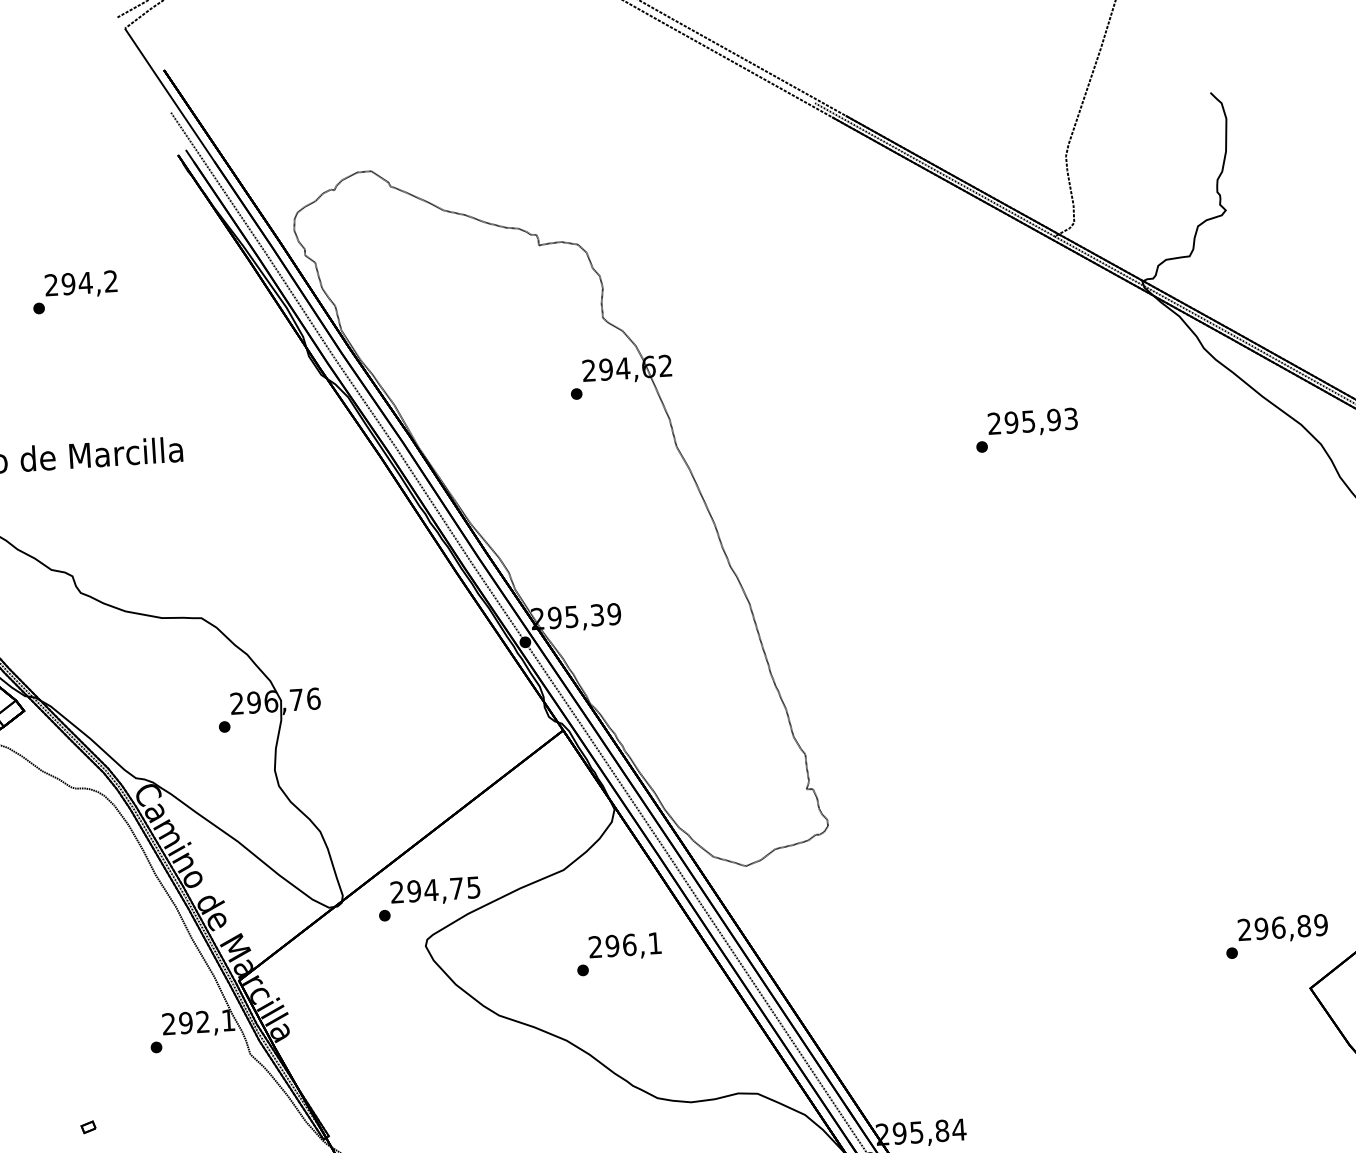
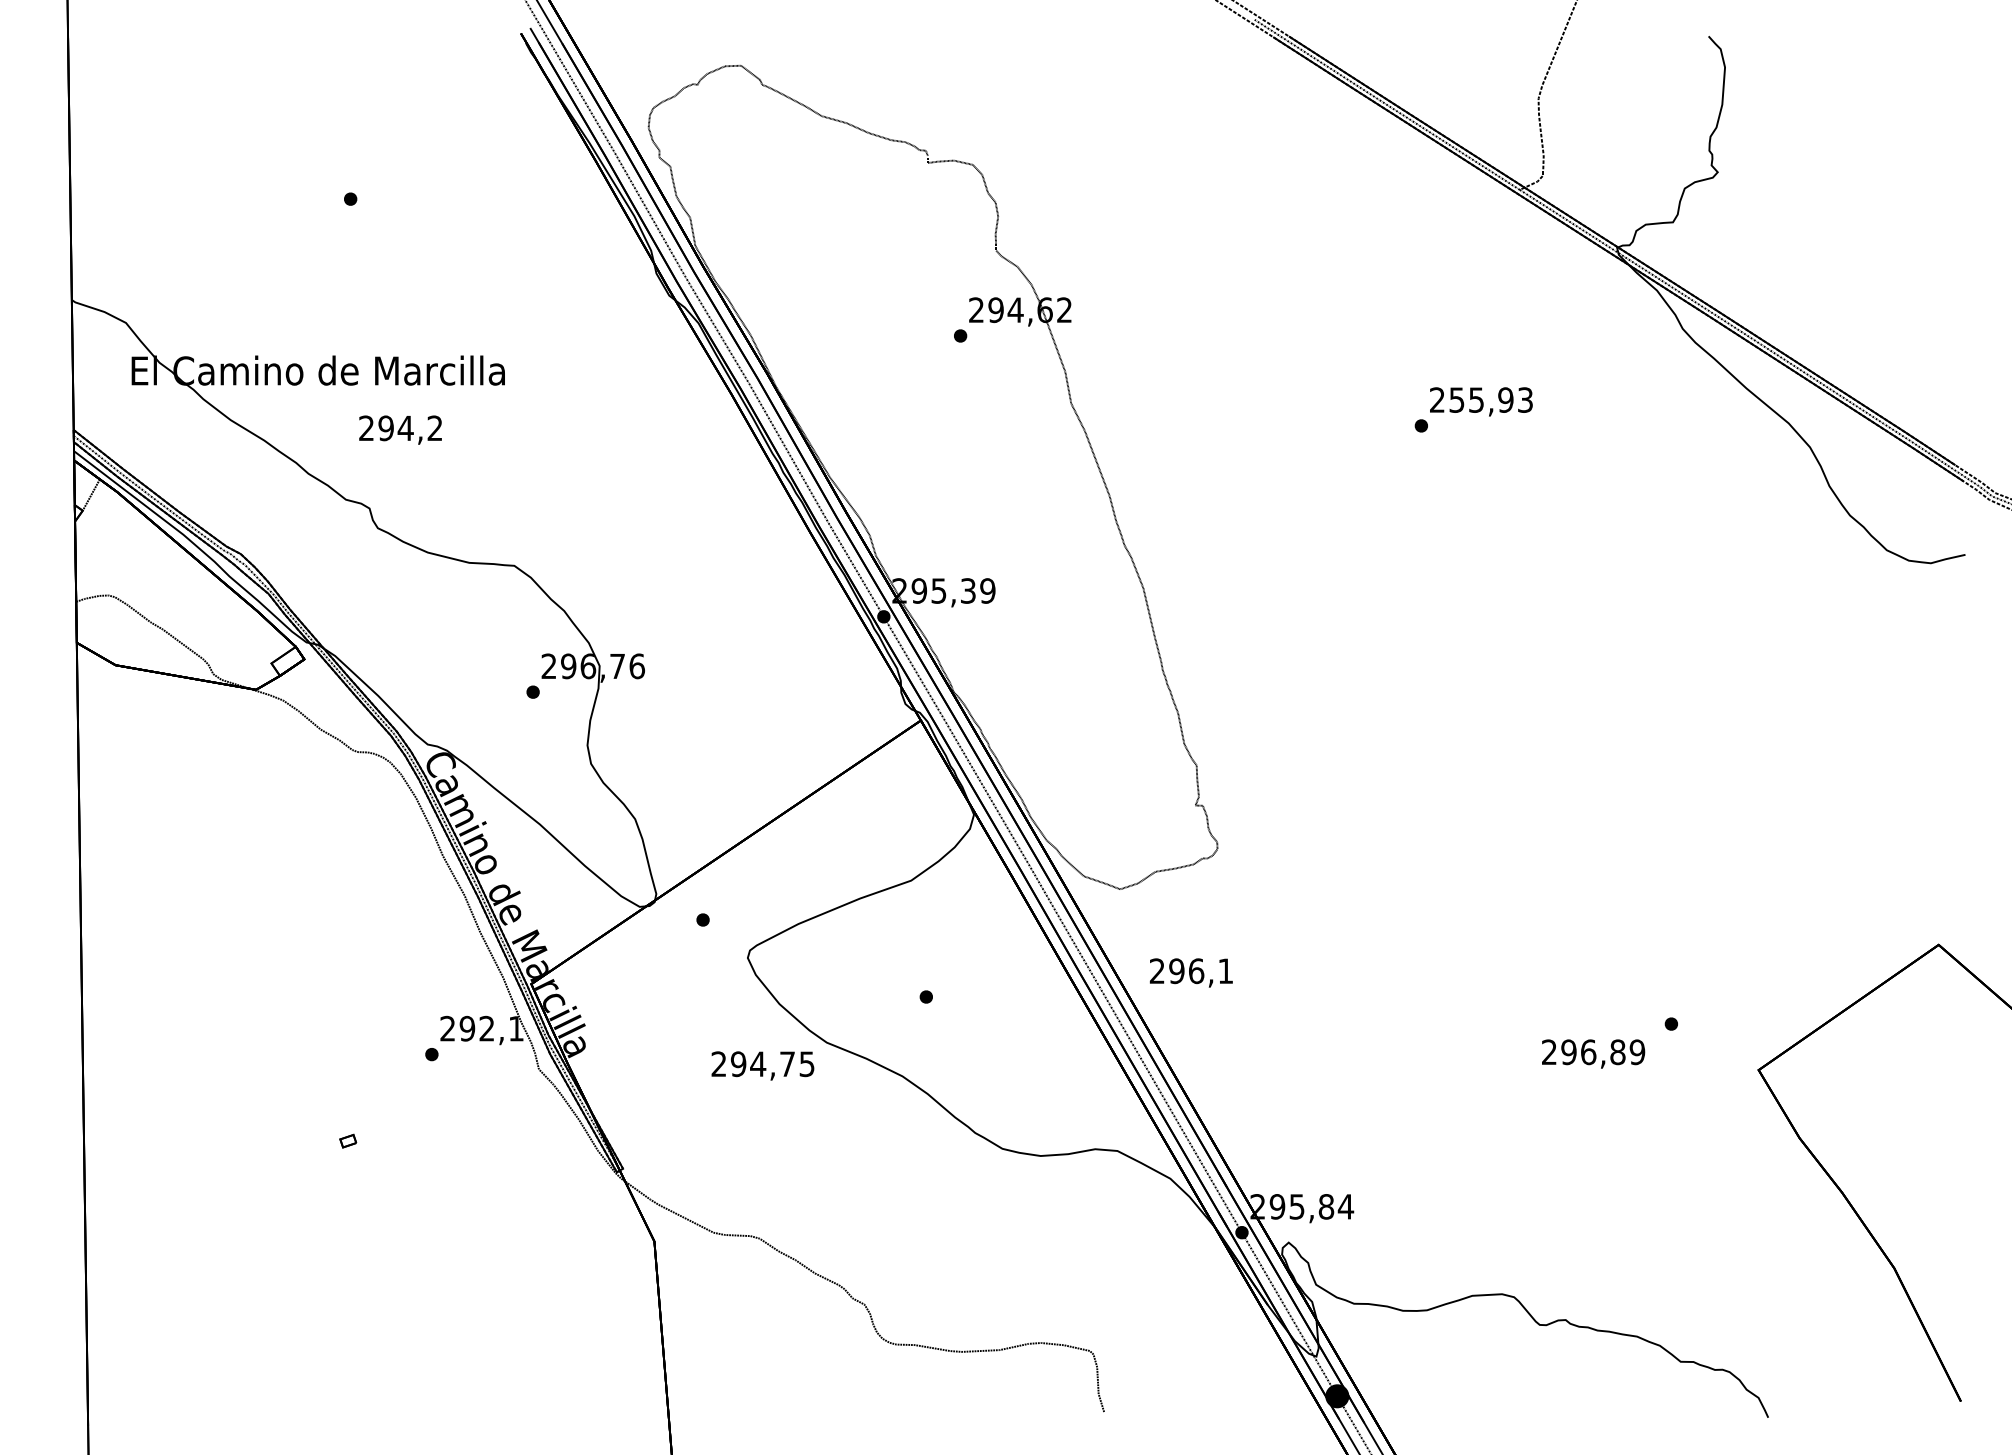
text: (81, 284) -> (400, 429), moved
text: (1011, 422) -> (1456, 399), 295,93 -> 255,93
text: (435, 891) -> (762, 1065), moved
text: (1282, 928) -> (1593, 1053), moved
text: (625, 946) -> (1191, 972), moved

